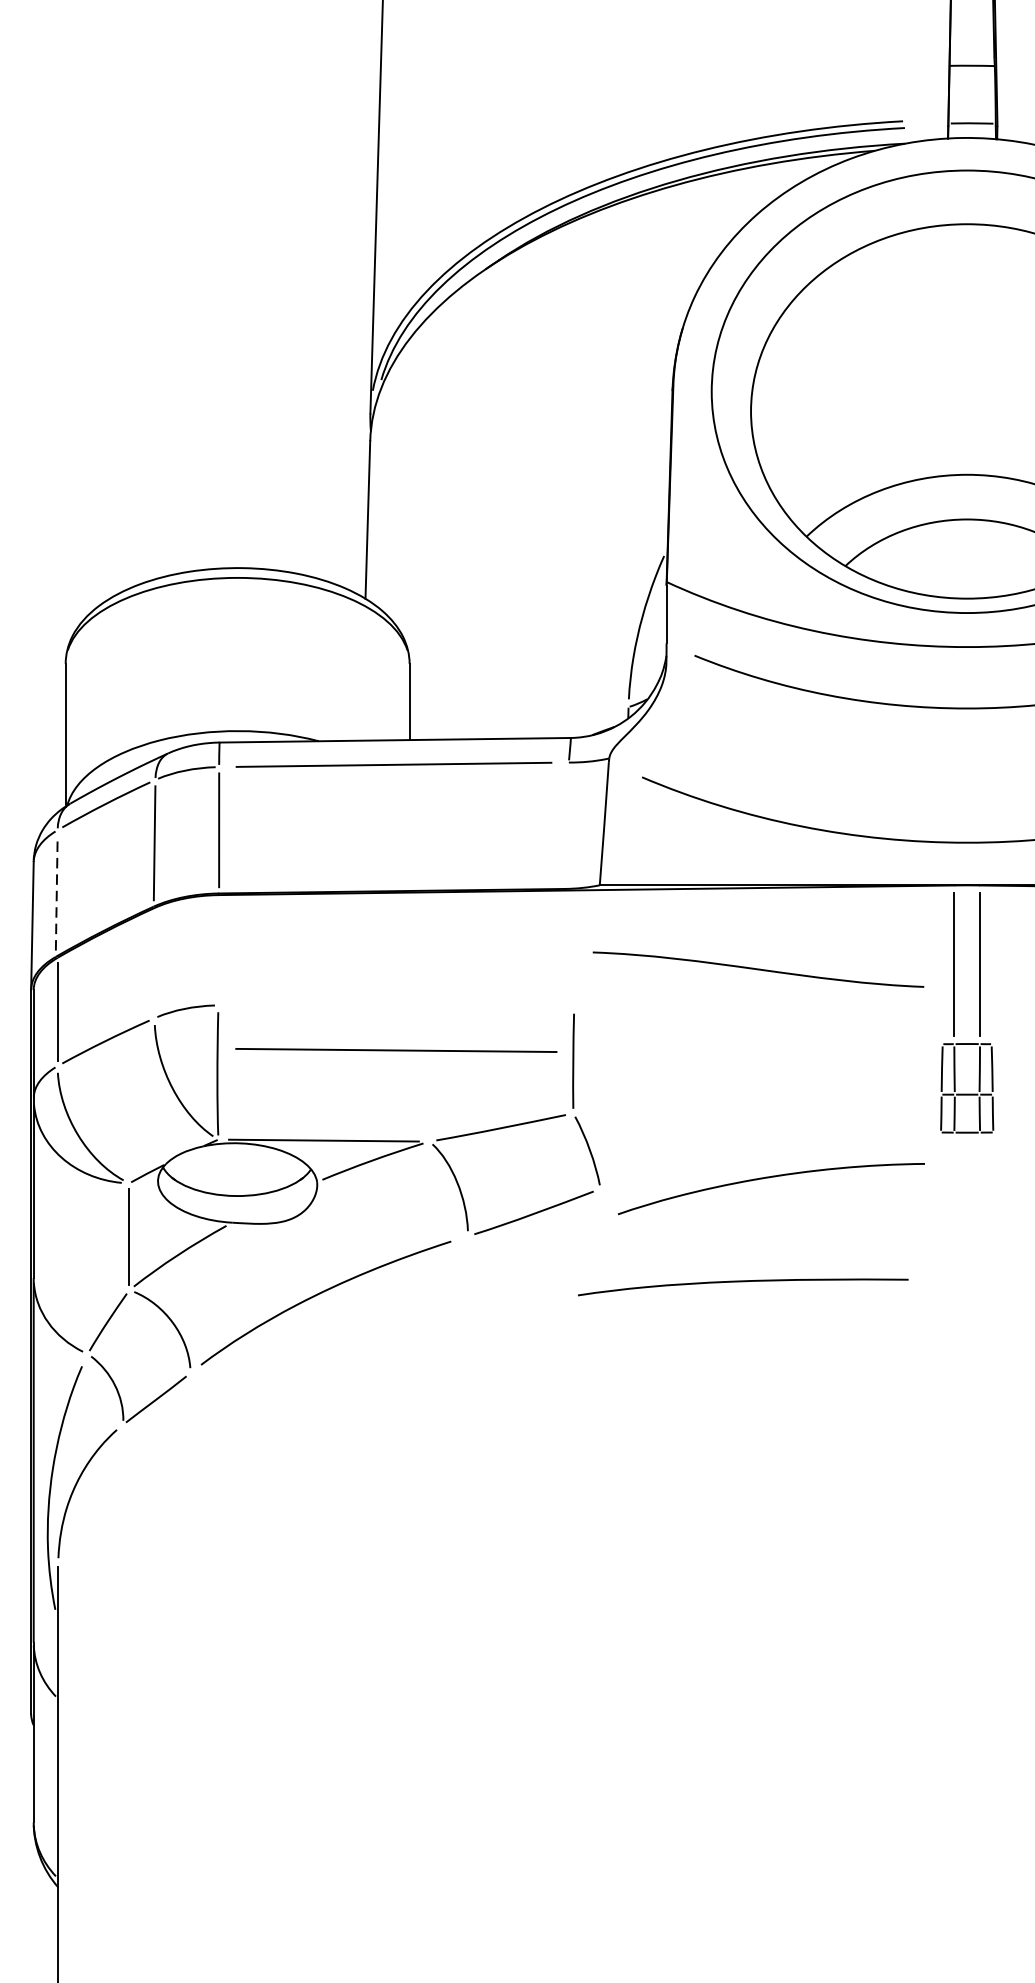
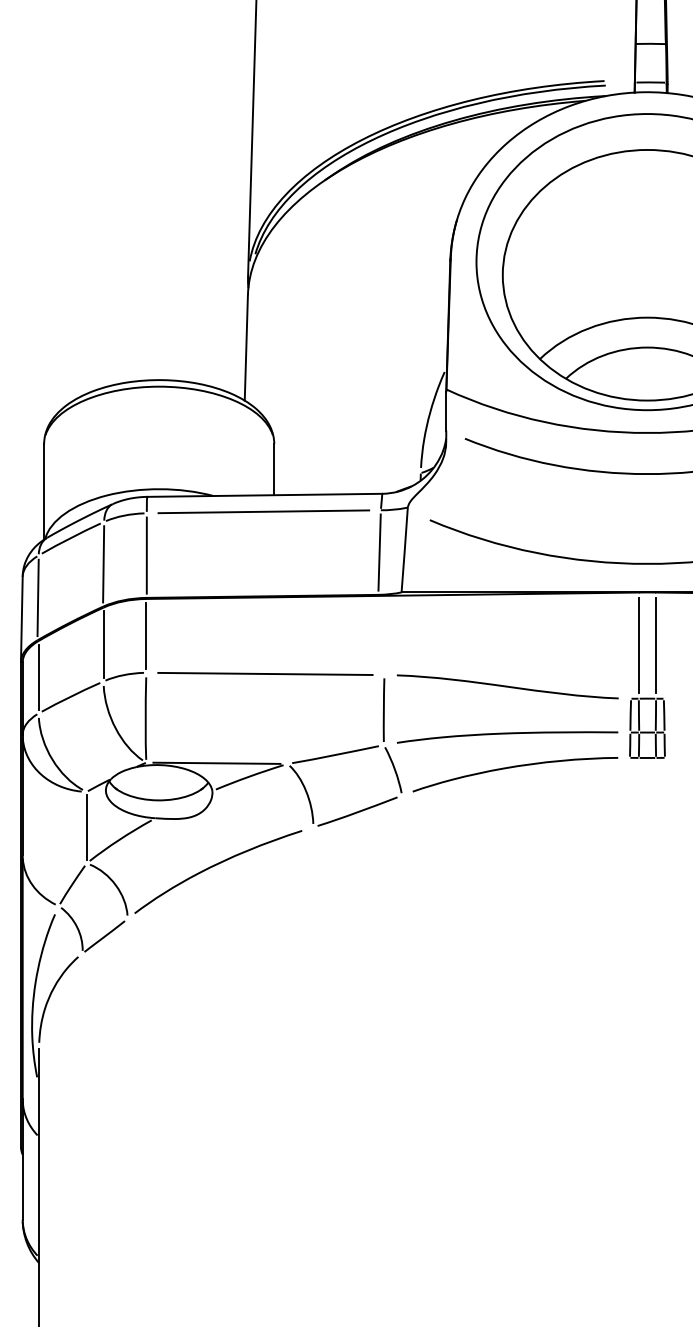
line: (566, 825) -> (379, 552), added
line: (57, 892) -> (38, 597), dashed -> solid
line: (218, 949) -> (146, 635), added
line: (154, 963) -> (103, 644), added
curve: (758, 969) -> (507, 686), moved
line: (396, 1049) -> (265, 673), moved
curve: (771, 1178) -> (515, 767), moved
curve: (743, 1282) -> (507, 734), moved

